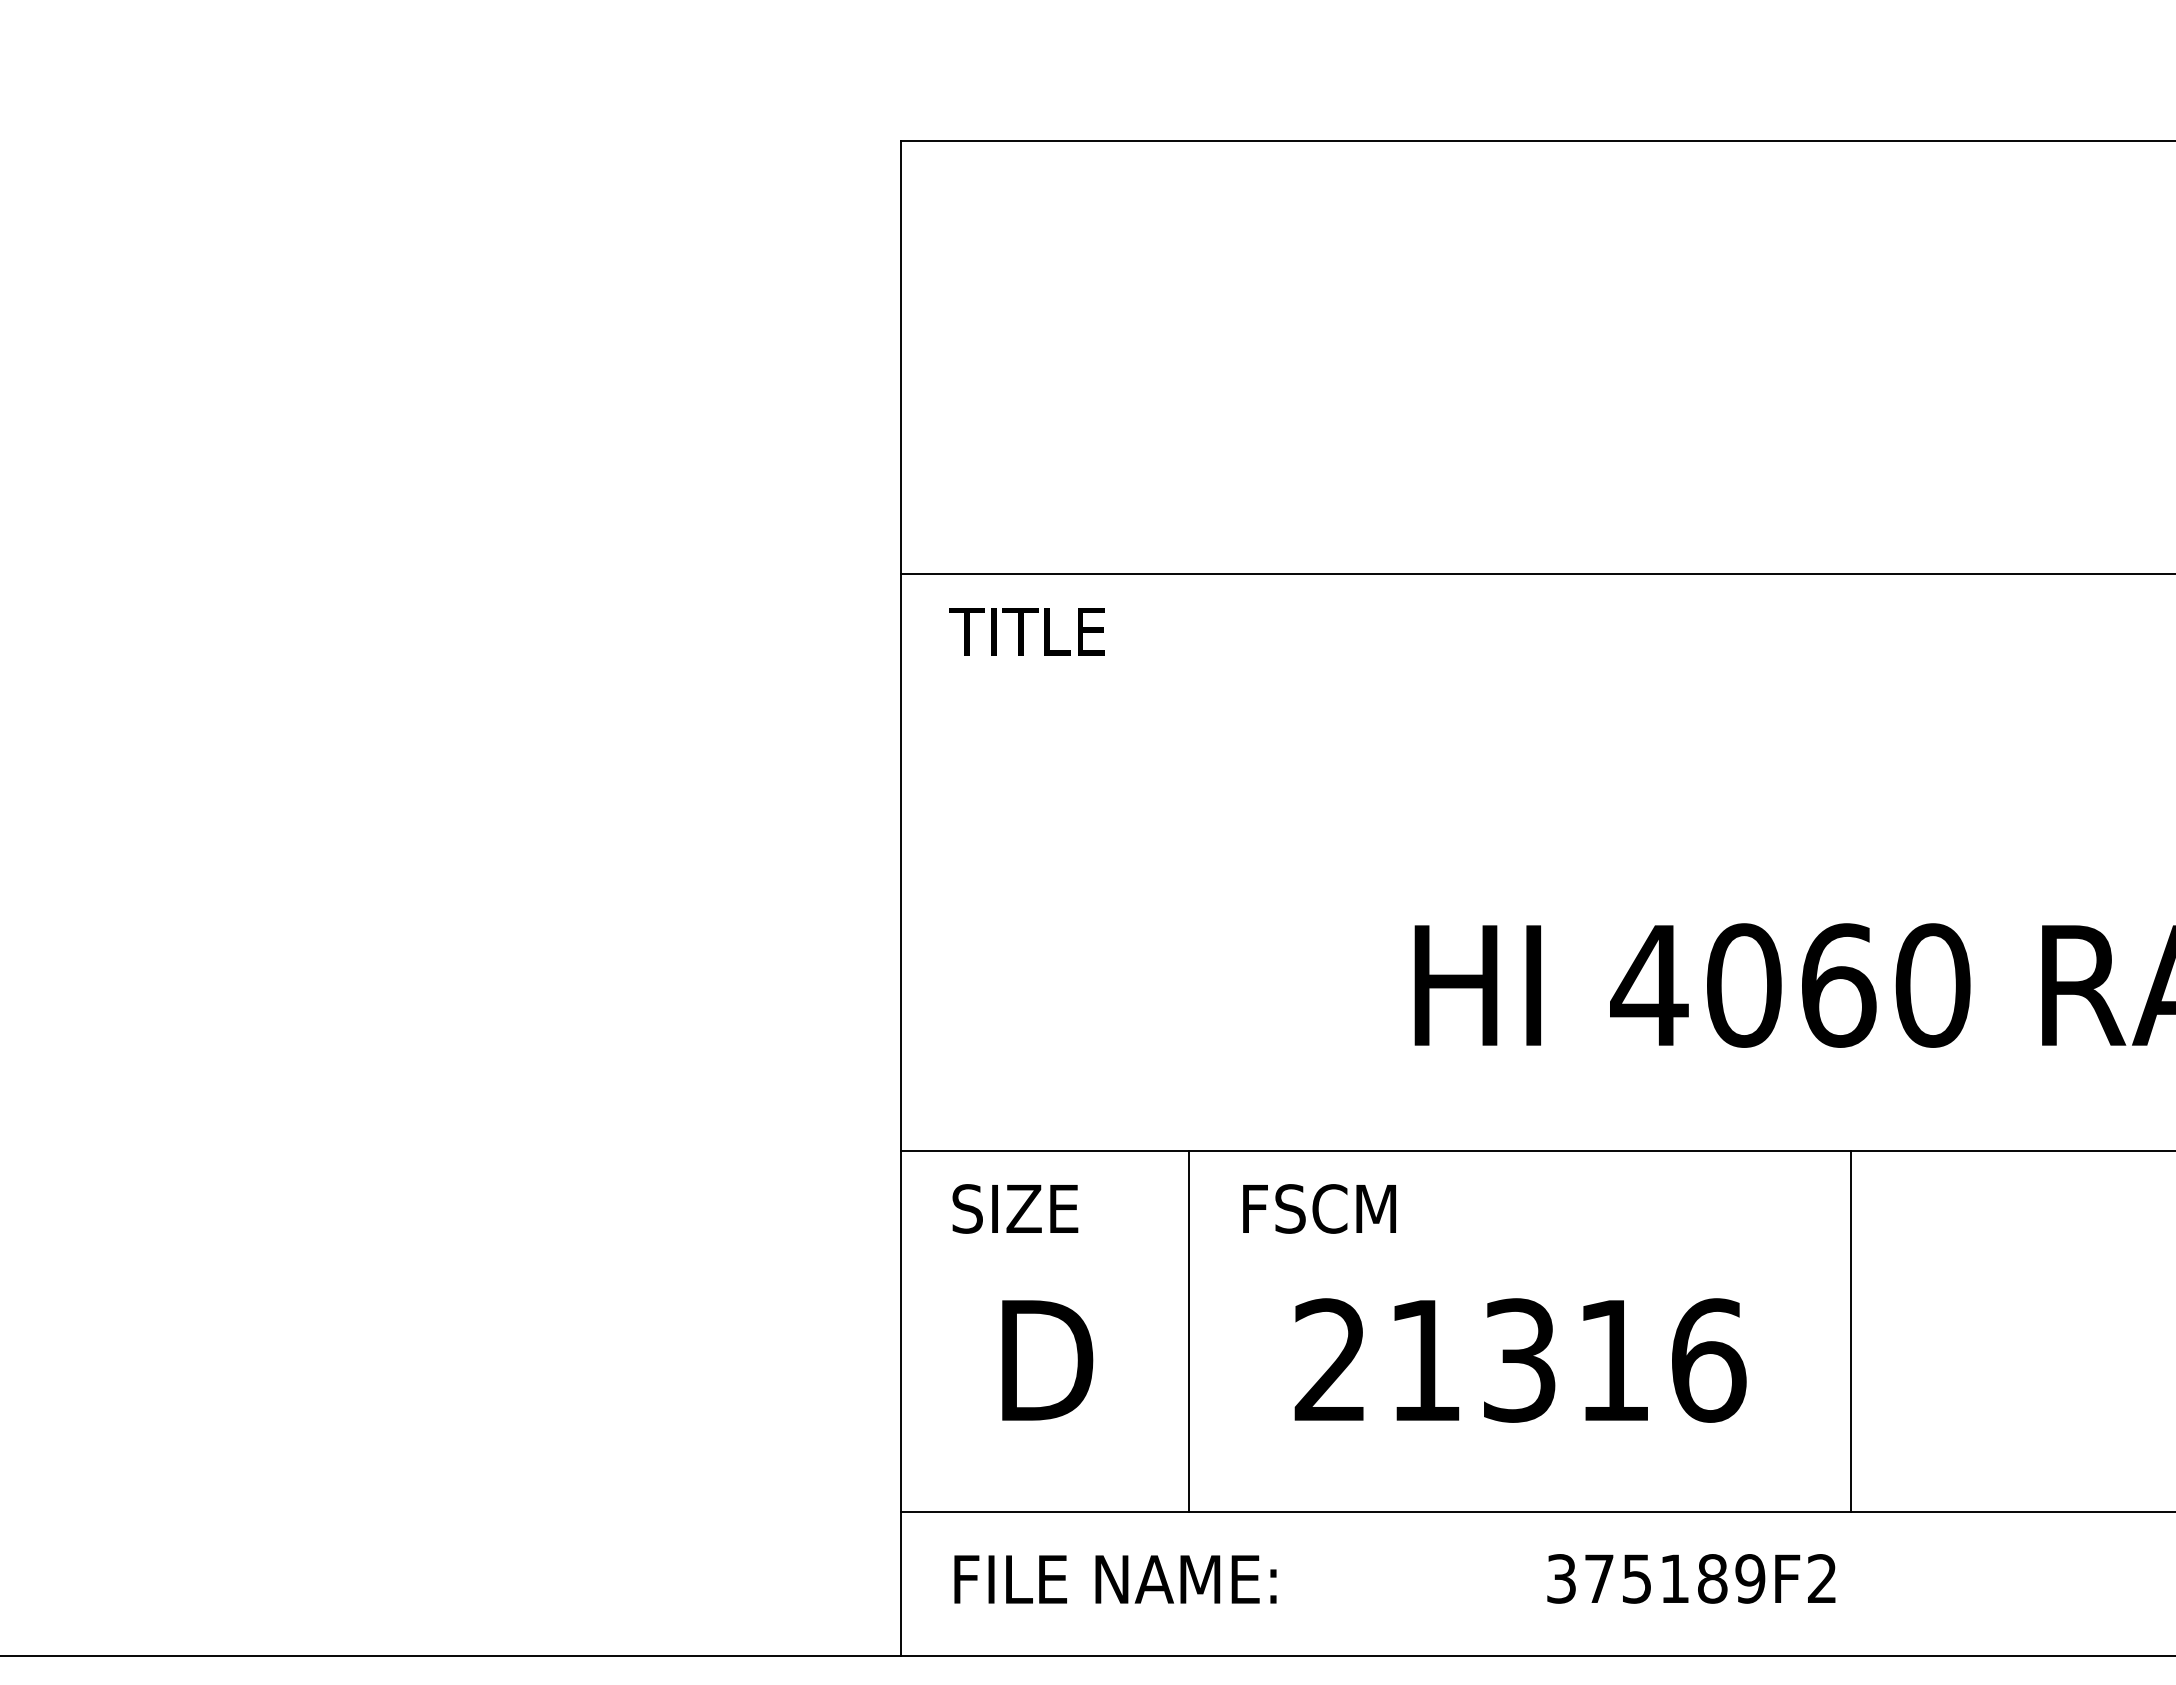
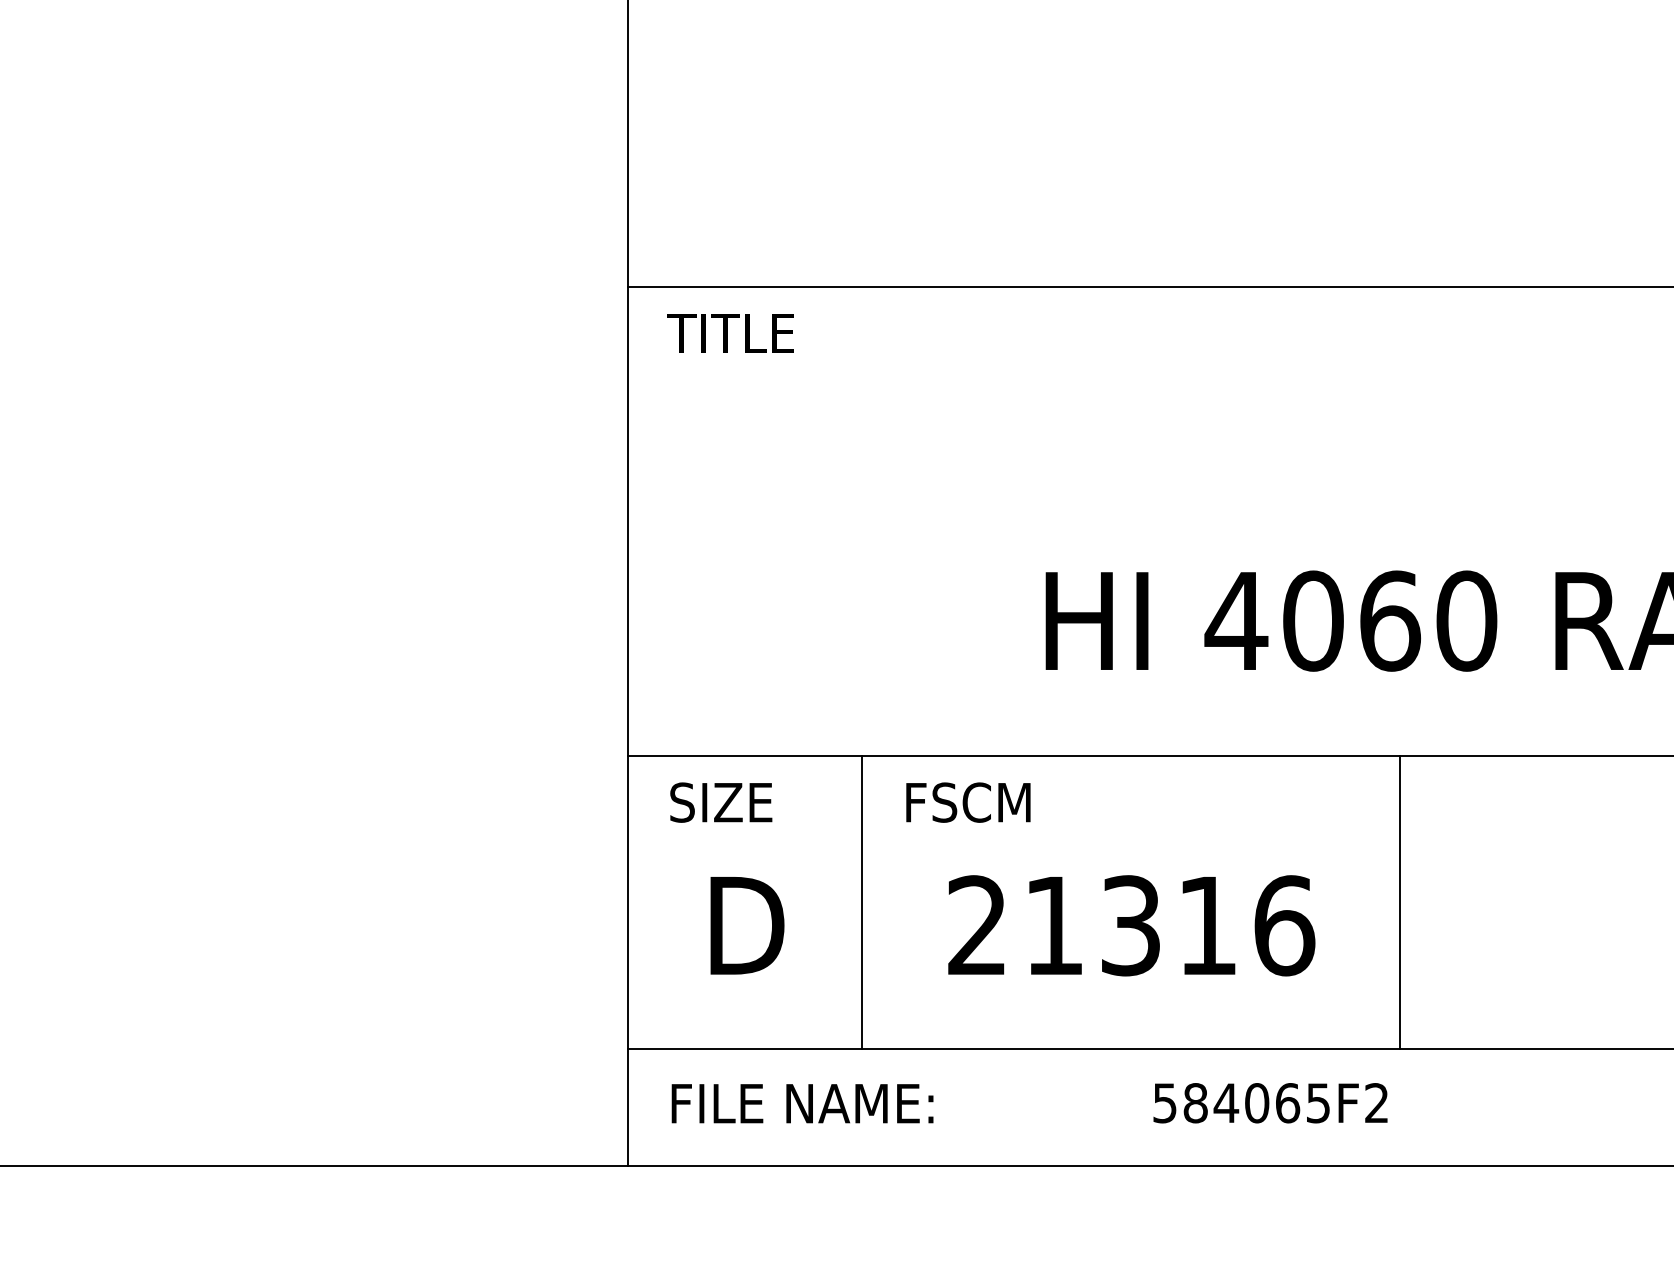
text: (1656, 1578) -> (1242, 1102), 375189F2 -> 584065F2

